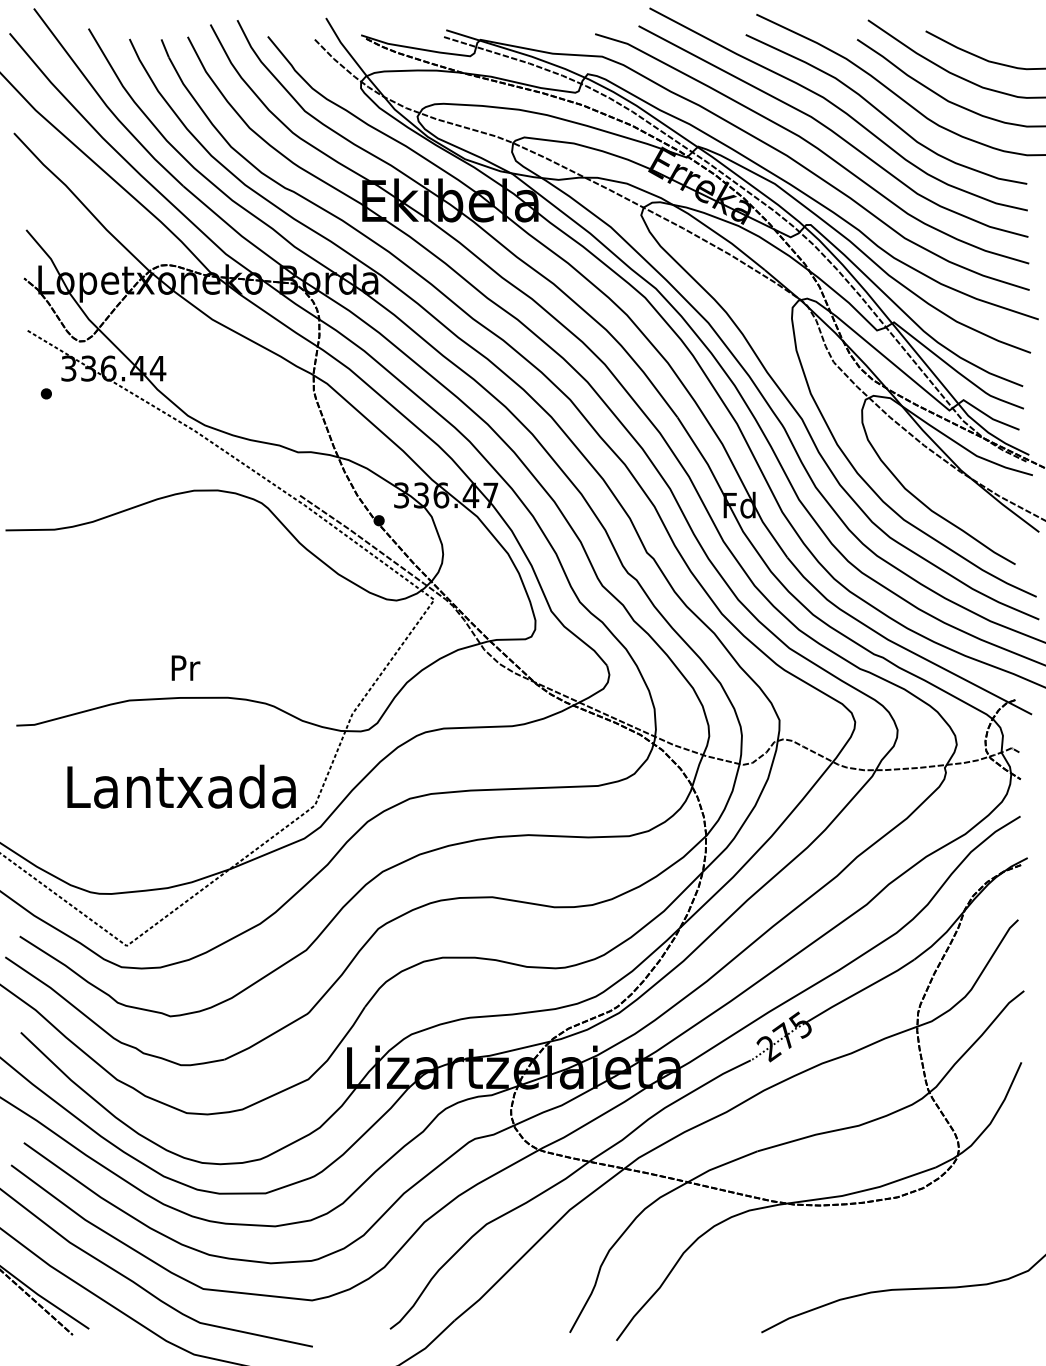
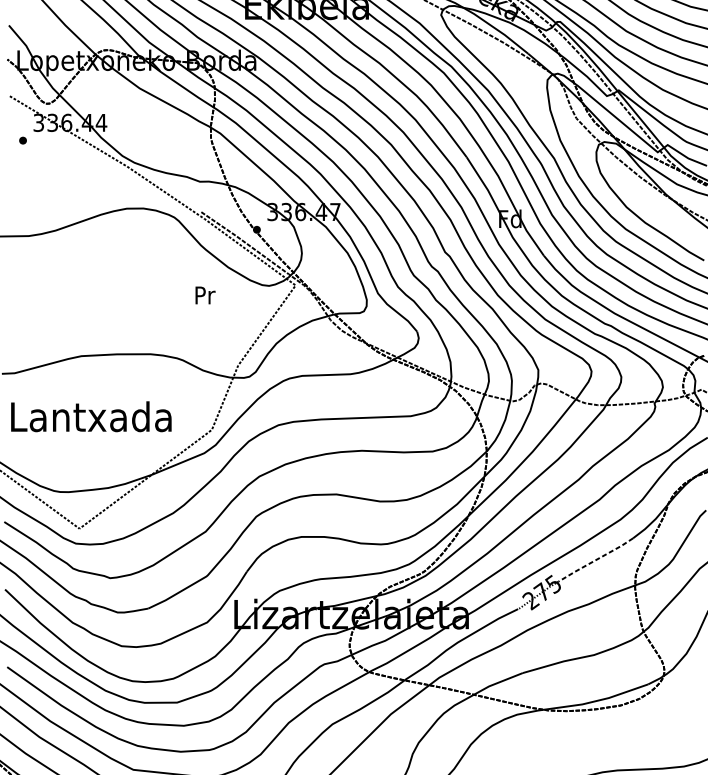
text: (185, 667) -> (205, 295), moved
text: (181, 786) -> (91, 416), moved
line: (861, 990) -> (595, 560), solid -> dashed

